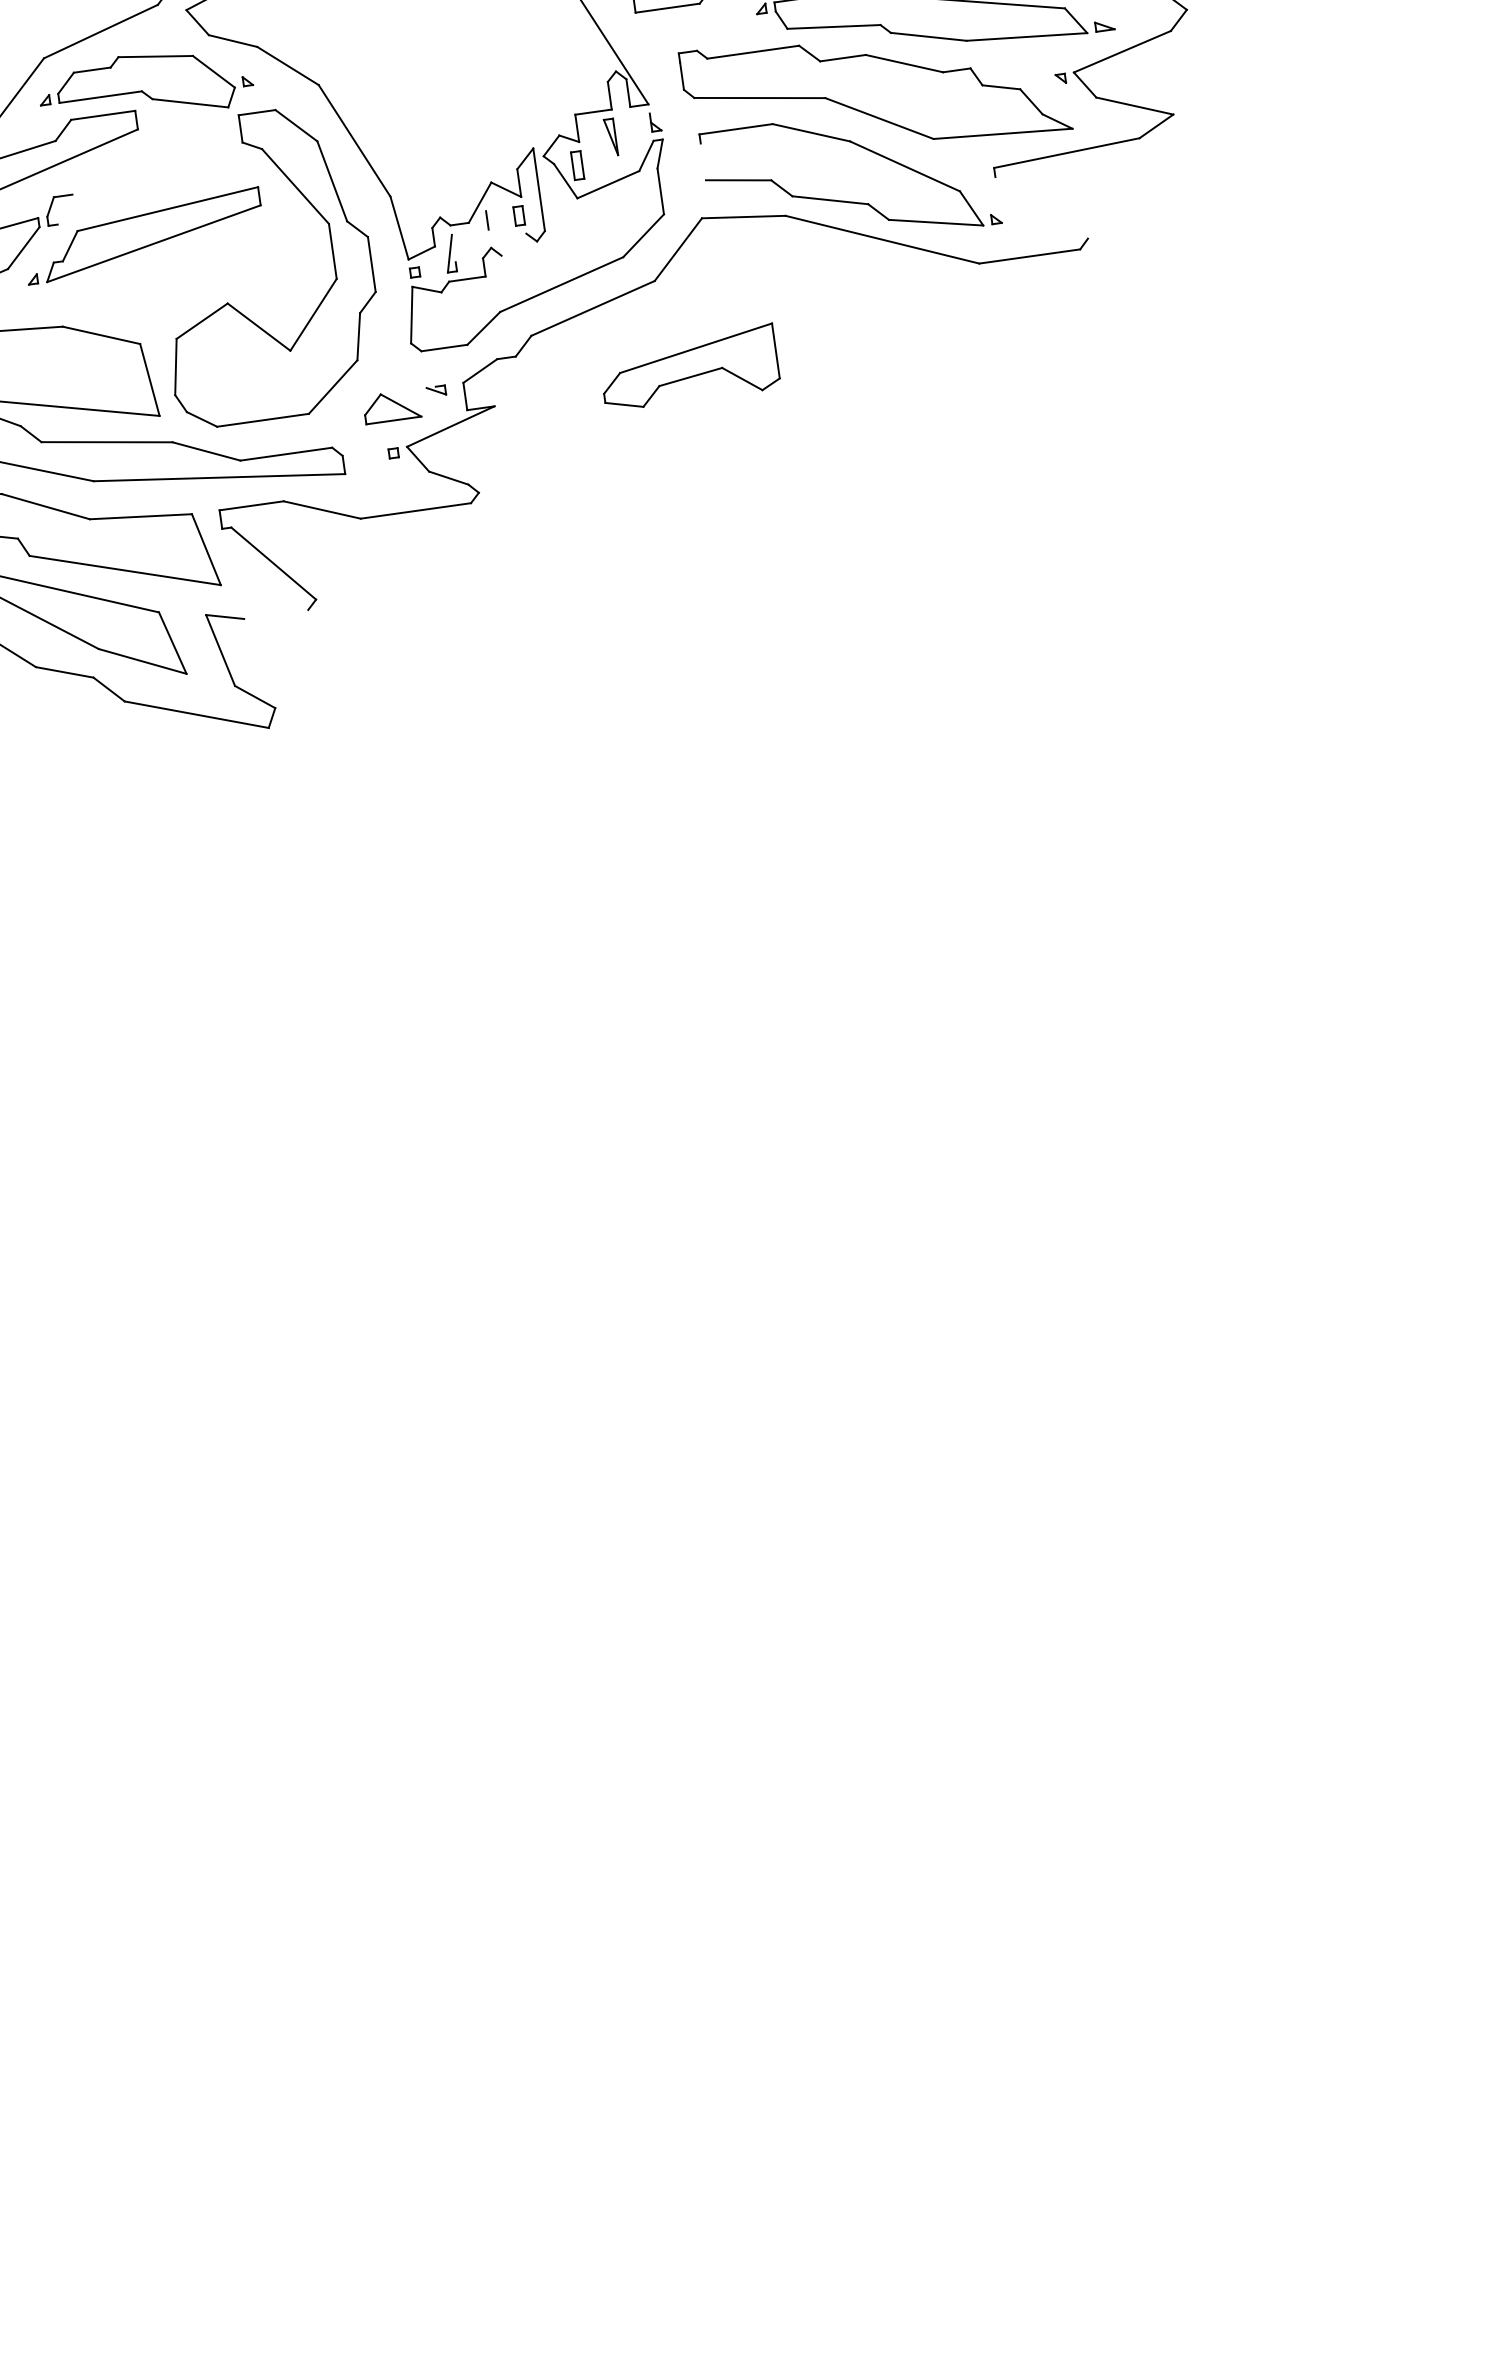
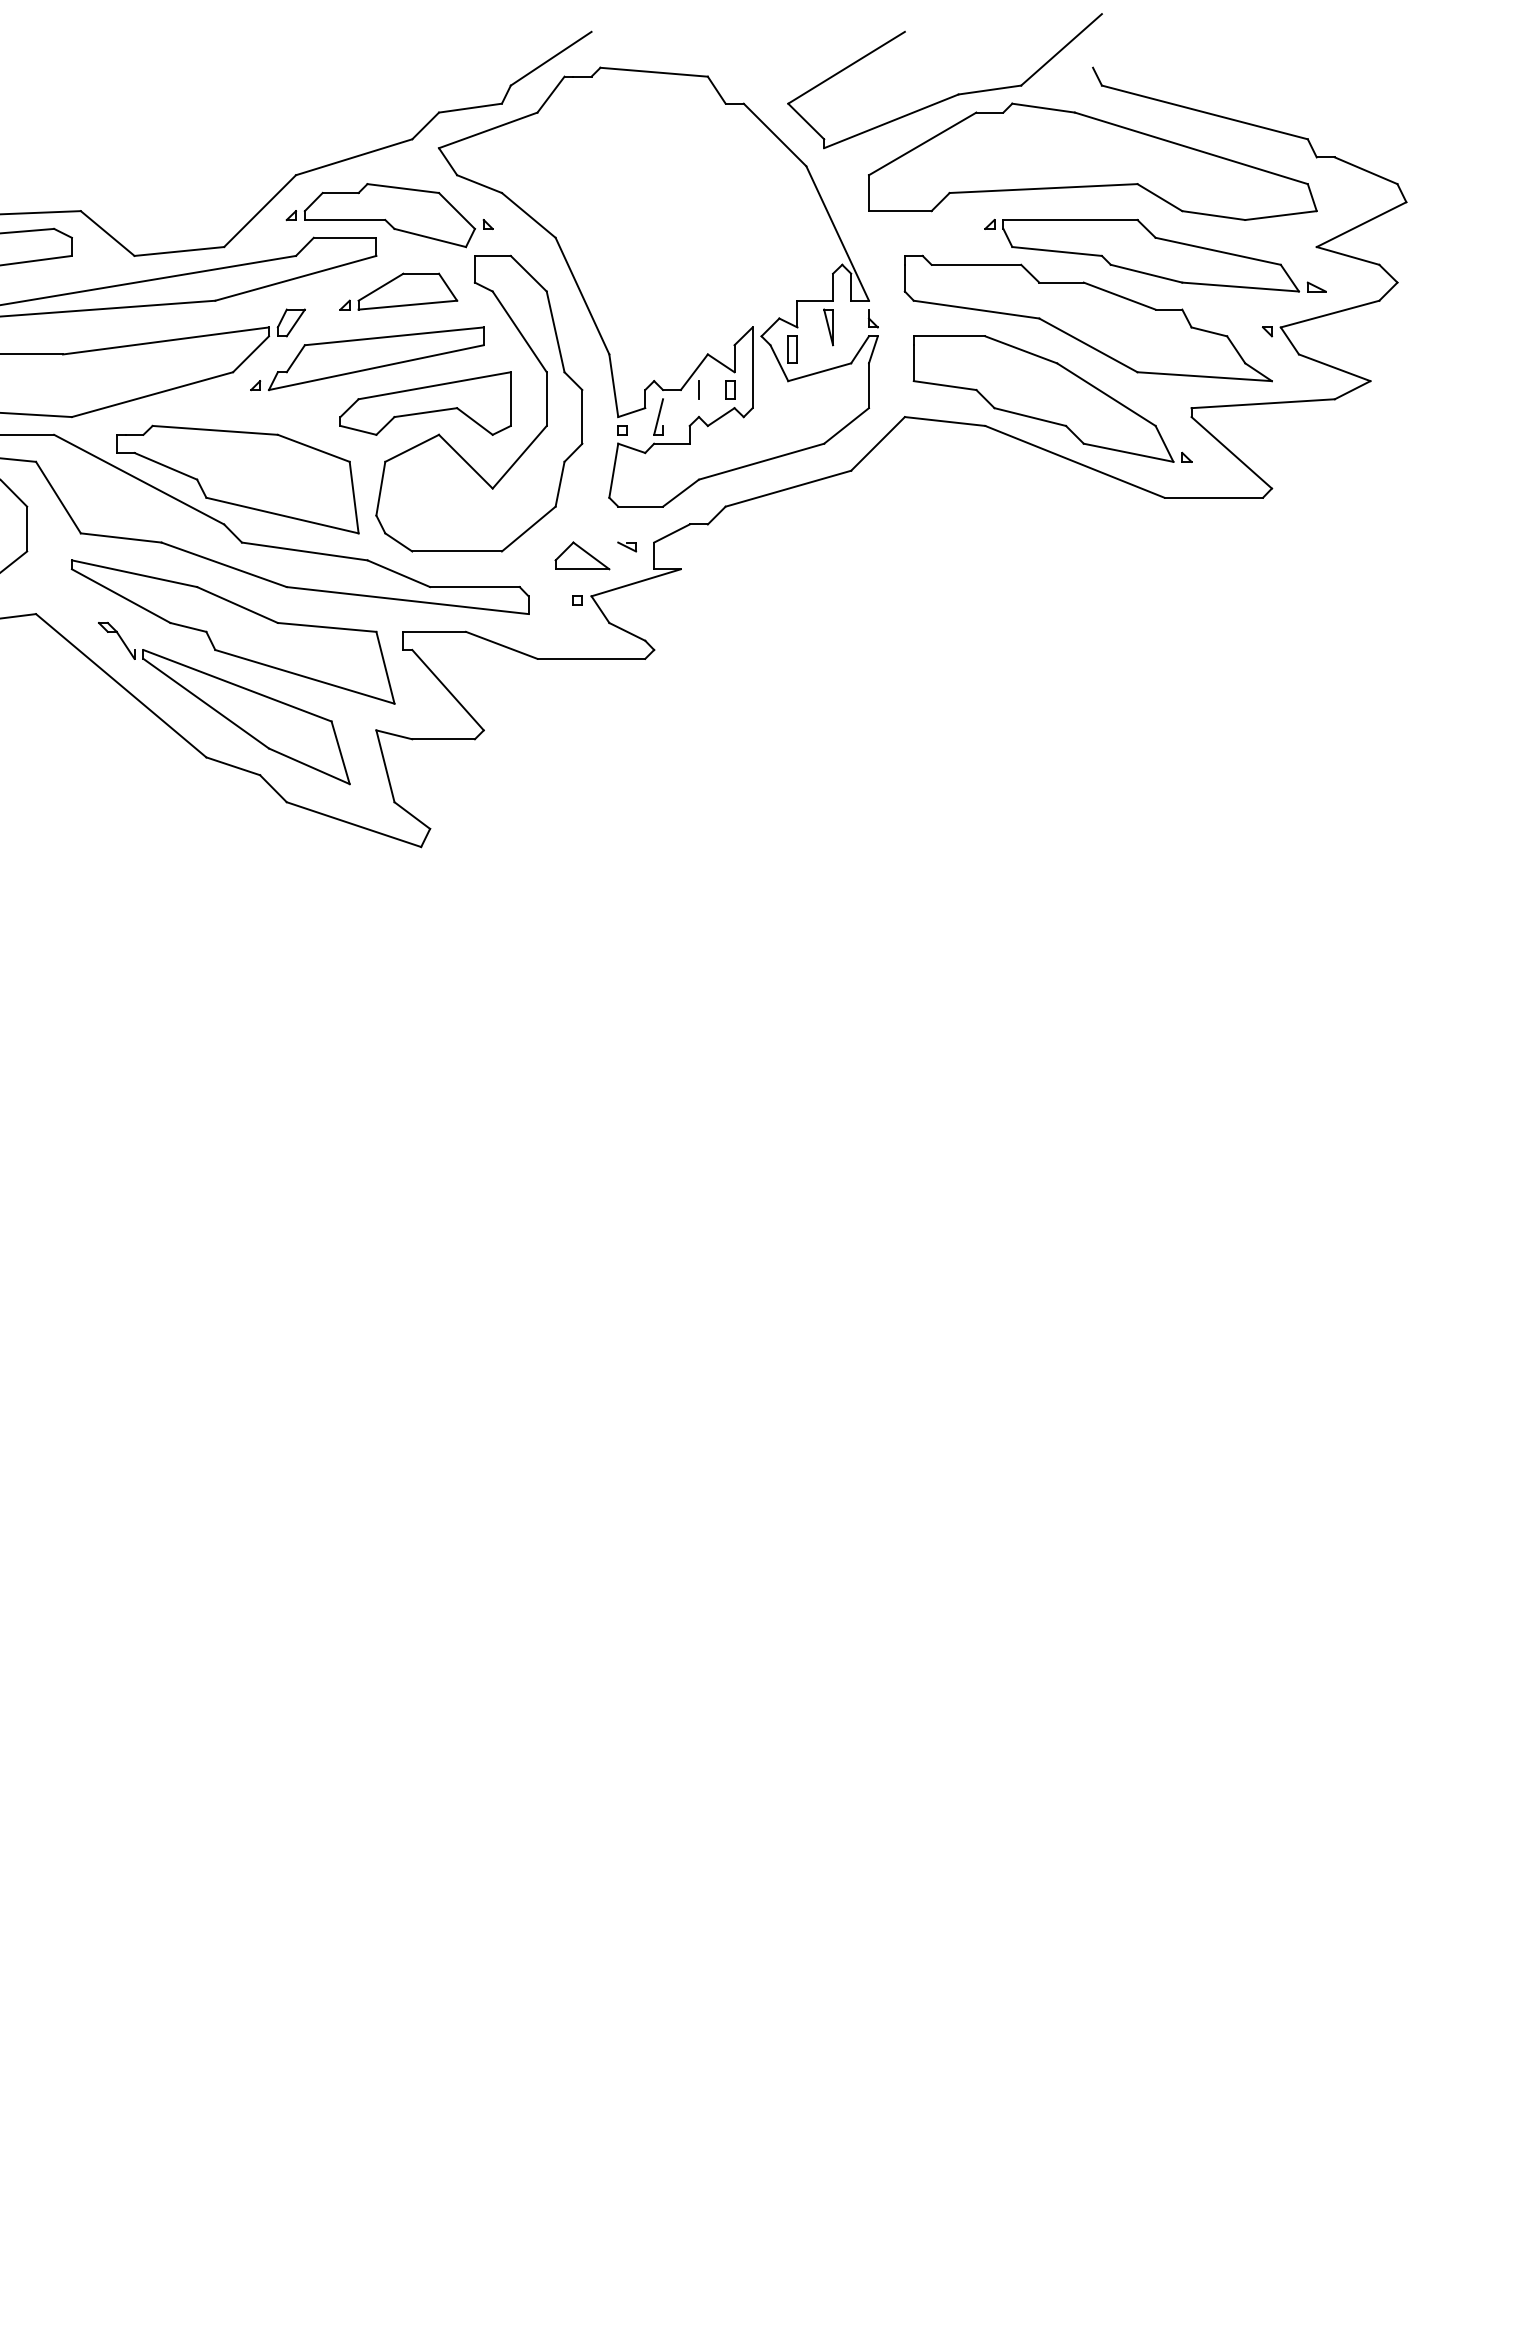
part: (165, 162) -> (398, 291), added
line: (703, 162) -> (913, 363), added
line: (1041, 207) -> (1231, 452), added
line: (64, 209) -> (295, 322), added
line: (513, 244) -> (720, 416), added
part: (689, 367) -> (425, 403), moved
line: (276, 614) -> (443, 739), added

